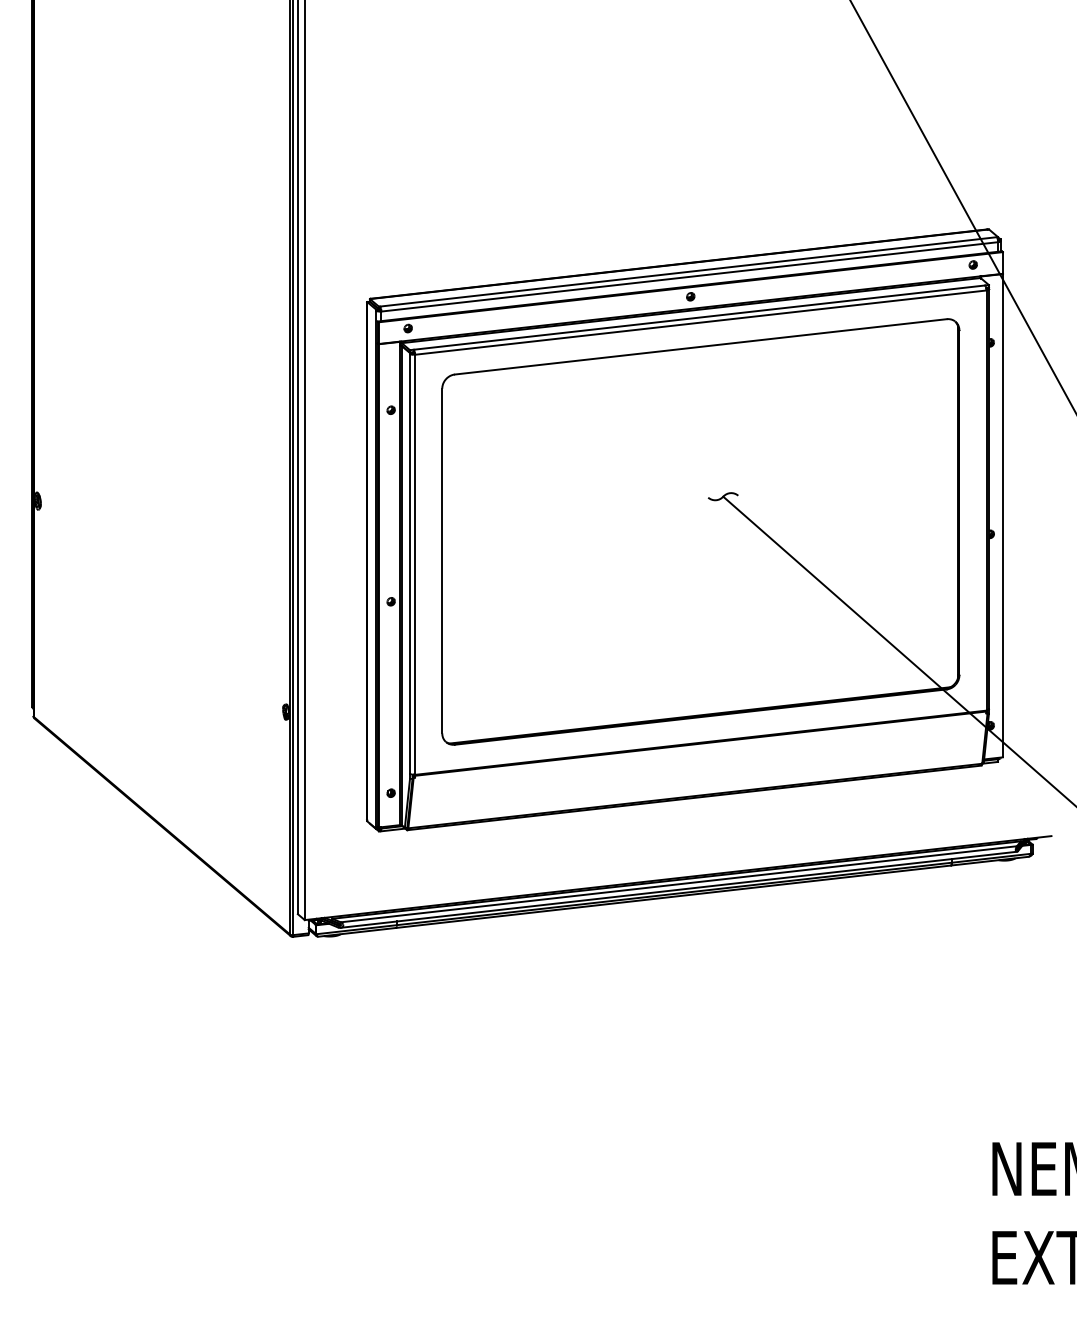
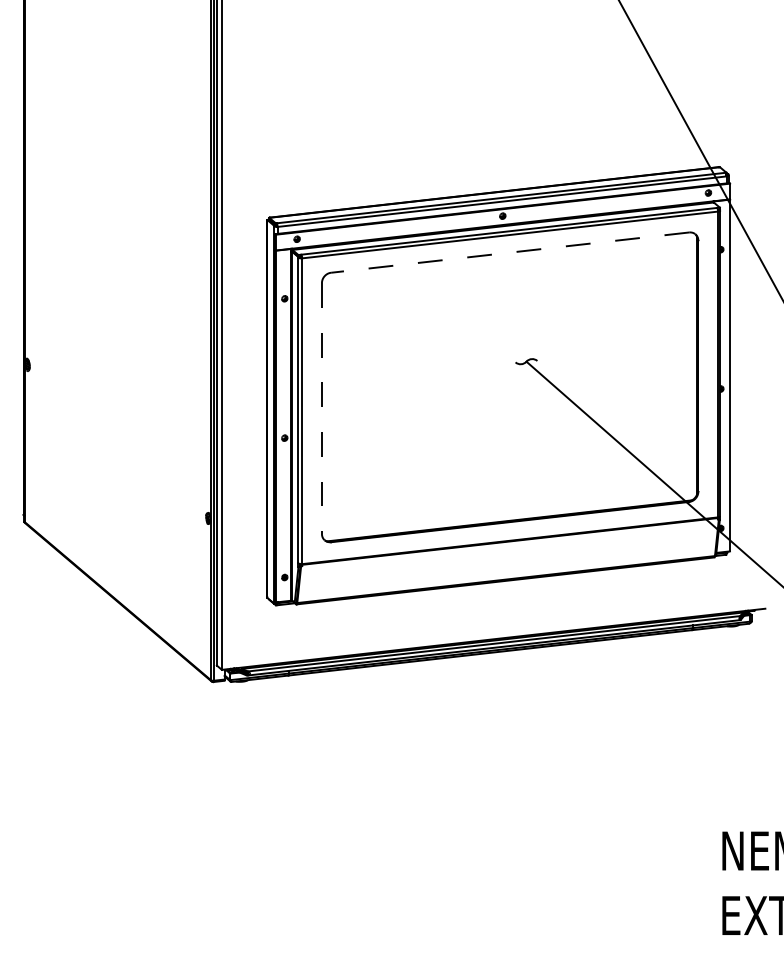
line: (699, 346) -> (509, 252), solid -> dashed
line: (441, 562) -> (321, 409), solid -> dashed

